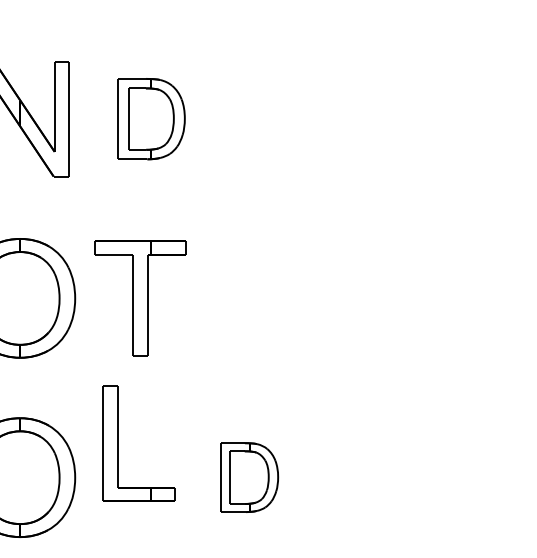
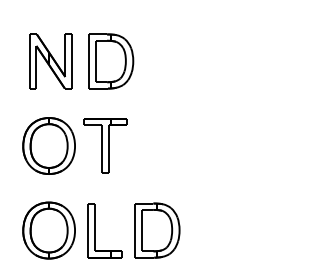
part: (152, 119) -> (111, 61), size x1.43
part: (118, 443) -> (95, 230), moved
part: (250, 477) -> (157, 230), size x1.67

